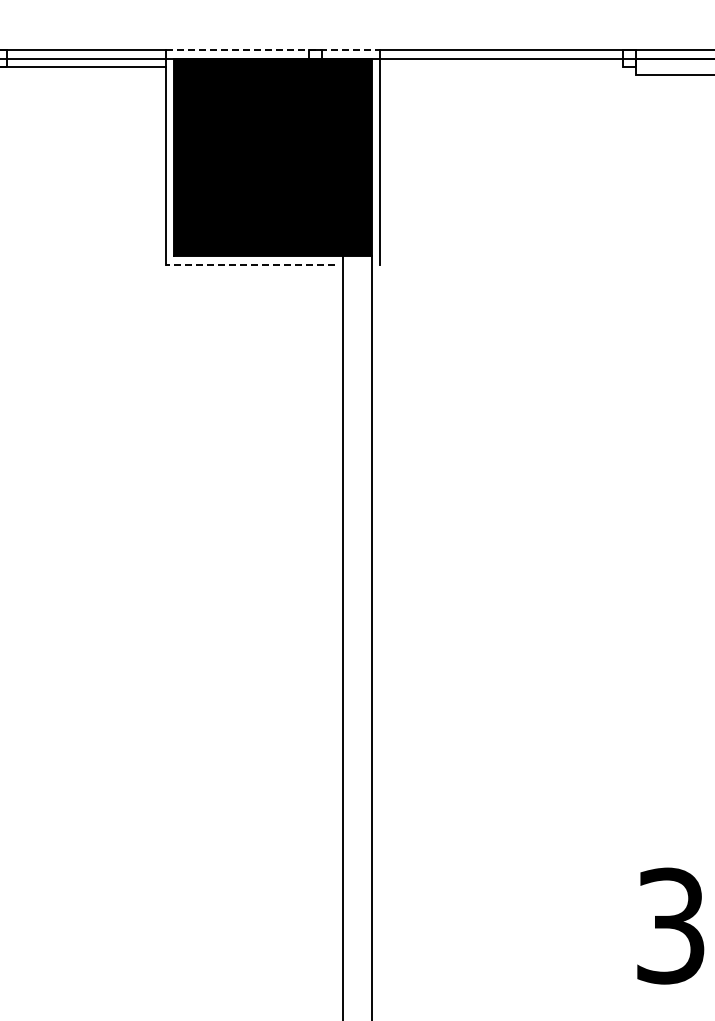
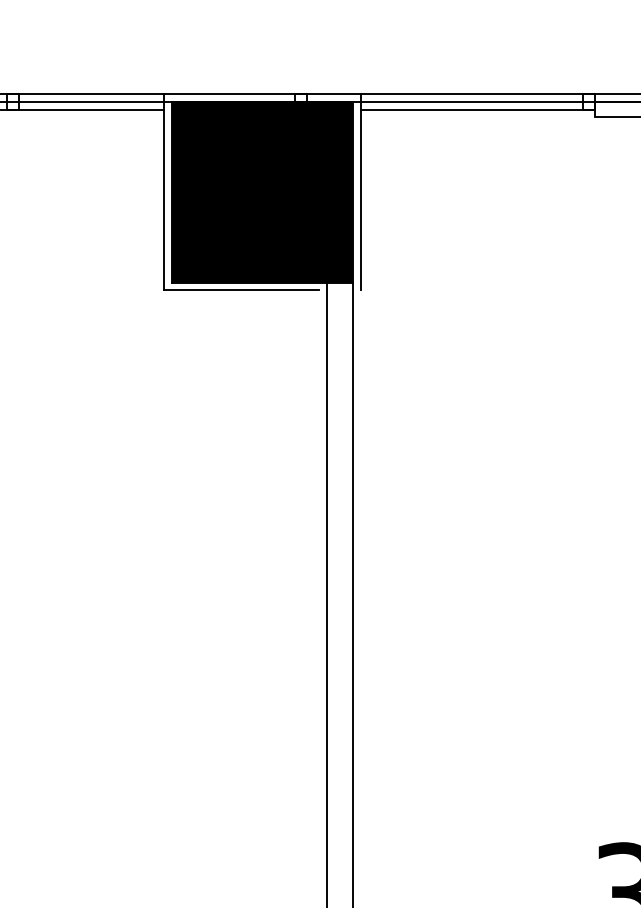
line: (273, 50) -> (262, 94), dashed -> solid
line: (508, 67) -> (478, 109), added
line: (250, 264) -> (241, 290), dashed -> solid

